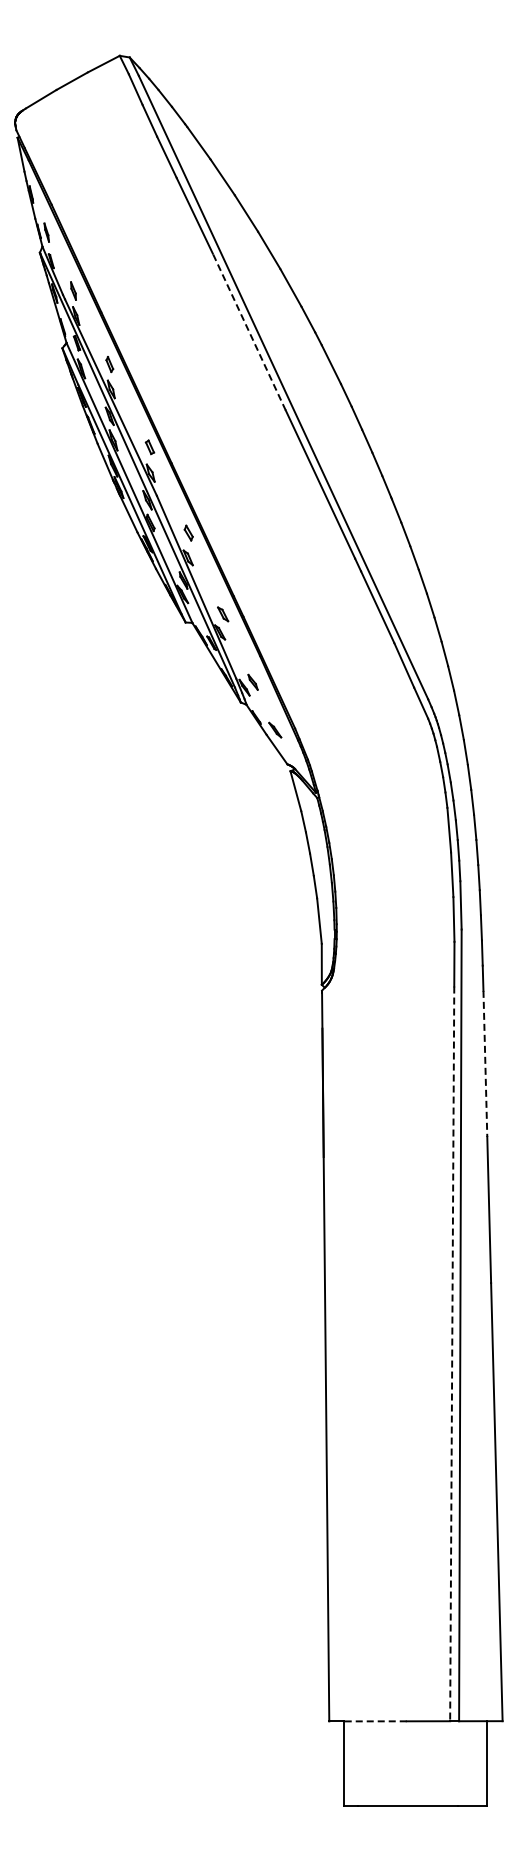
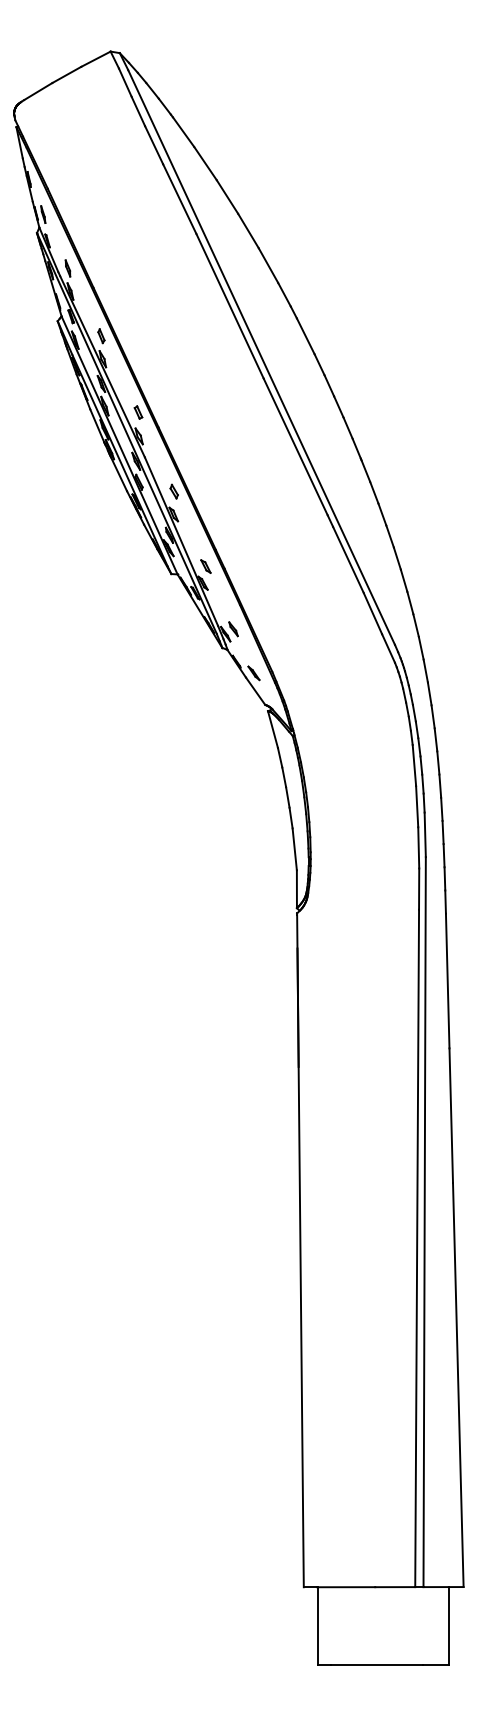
line: (249, 331) -> (230, 305), dashed -> solid
line: (485, 1064) -> (447, 981), dashed -> solid
line: (452, 1354) -> (417, 1248), dashed -> solid
line: (374, 1721) -> (345, 1587), dashed -> solid

